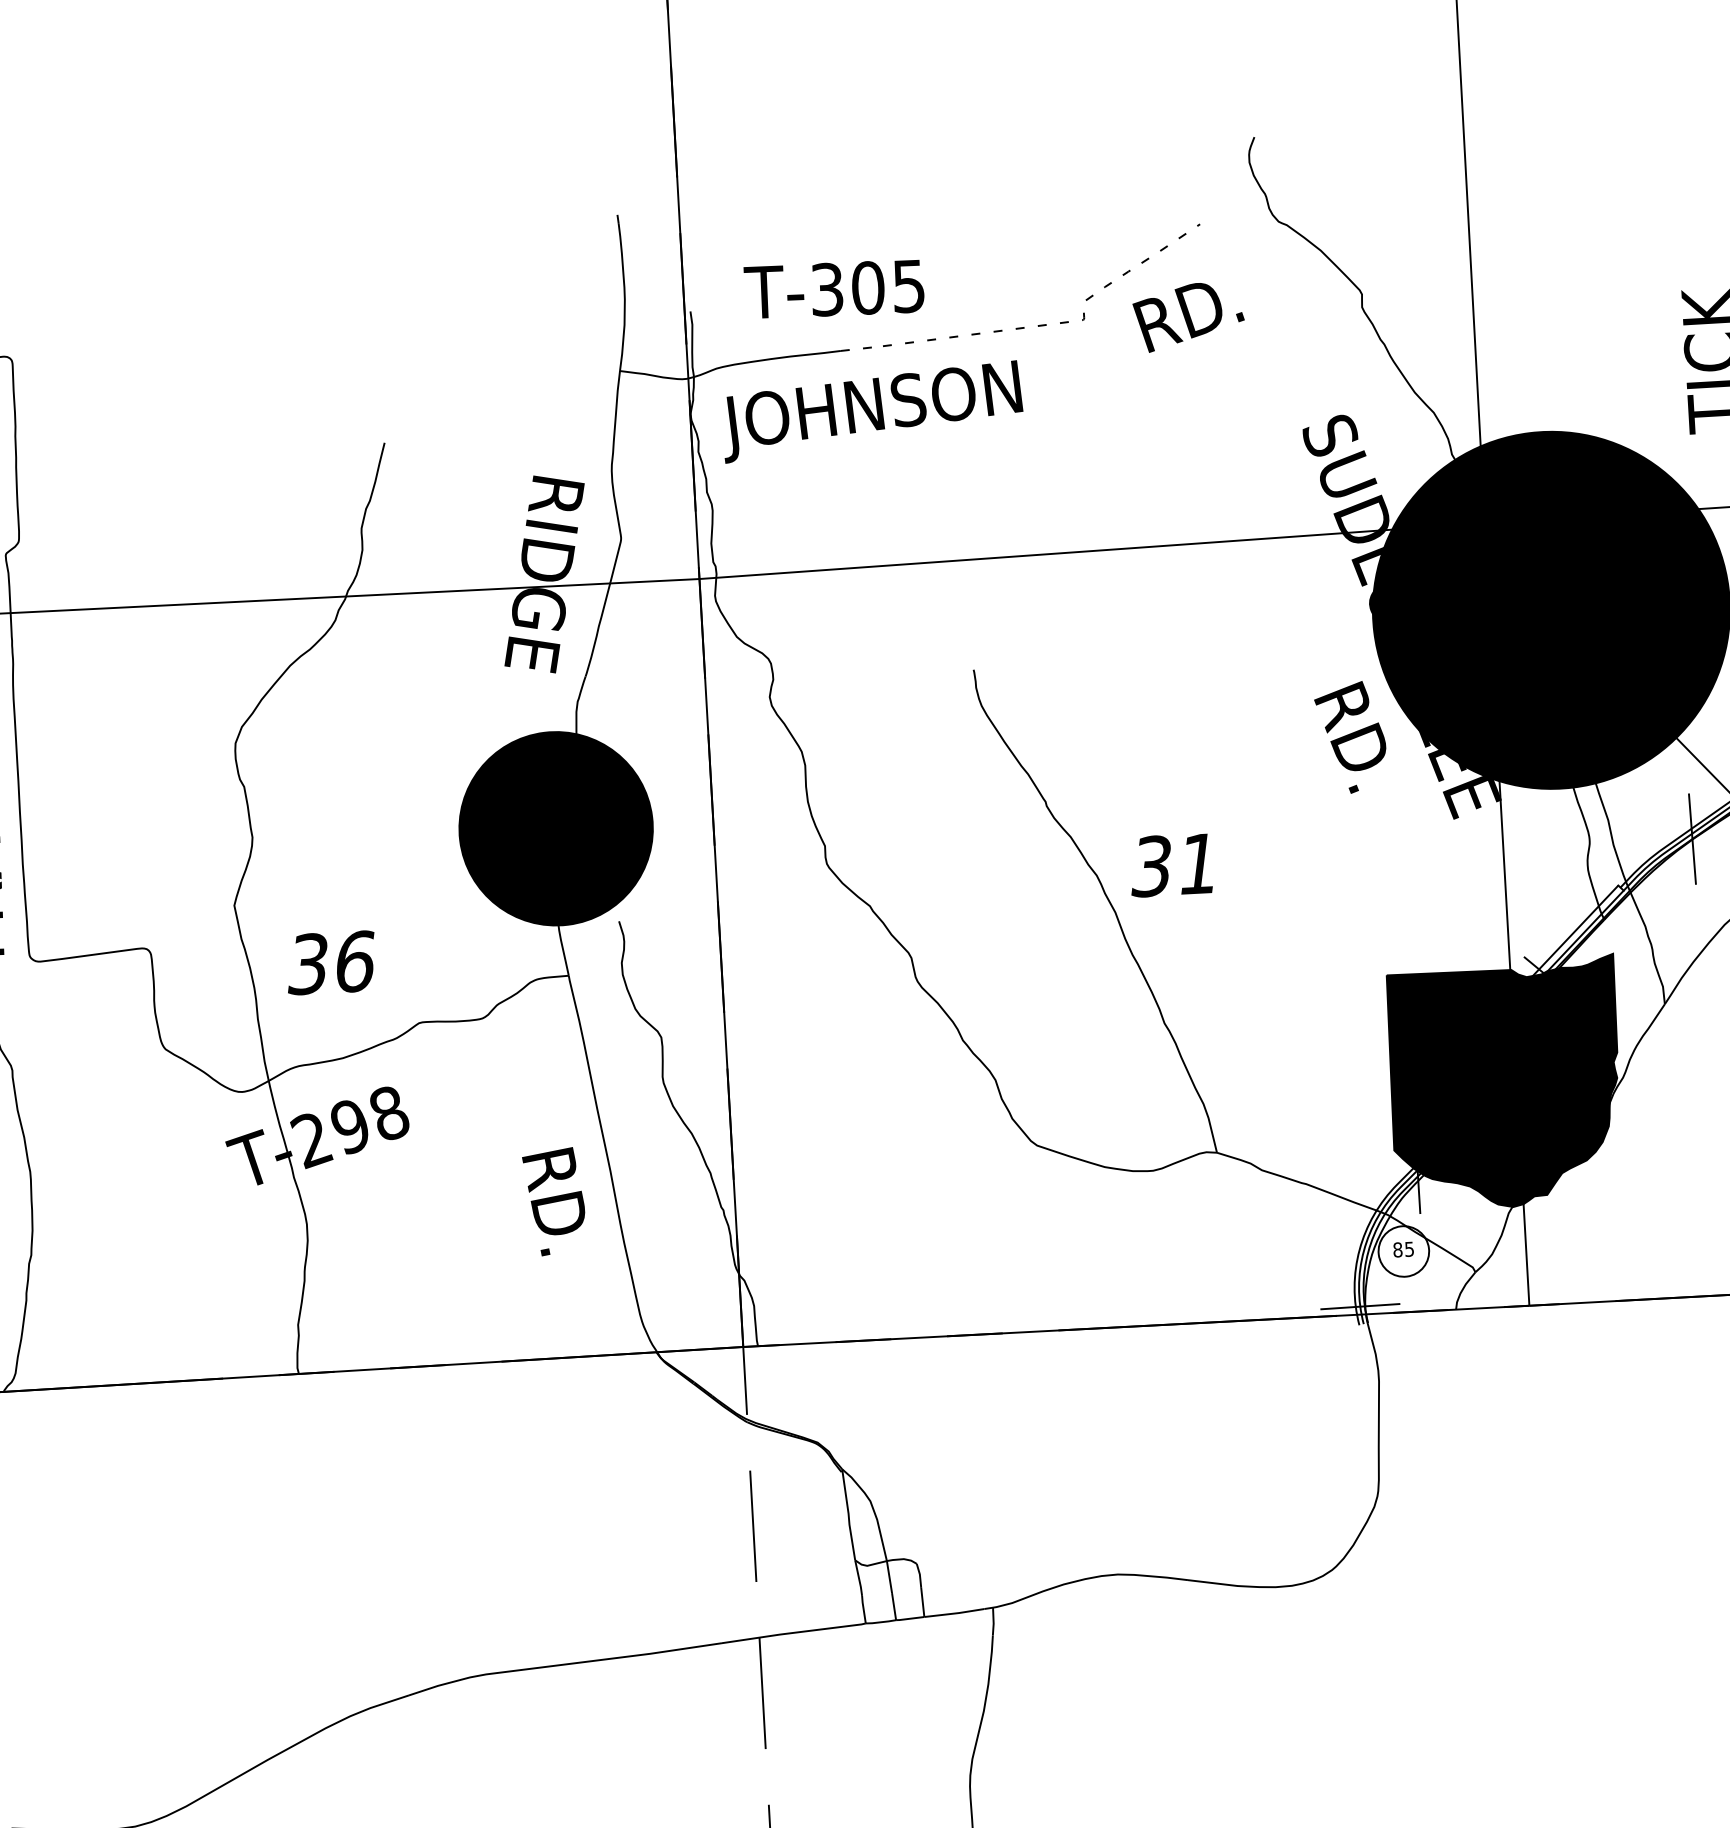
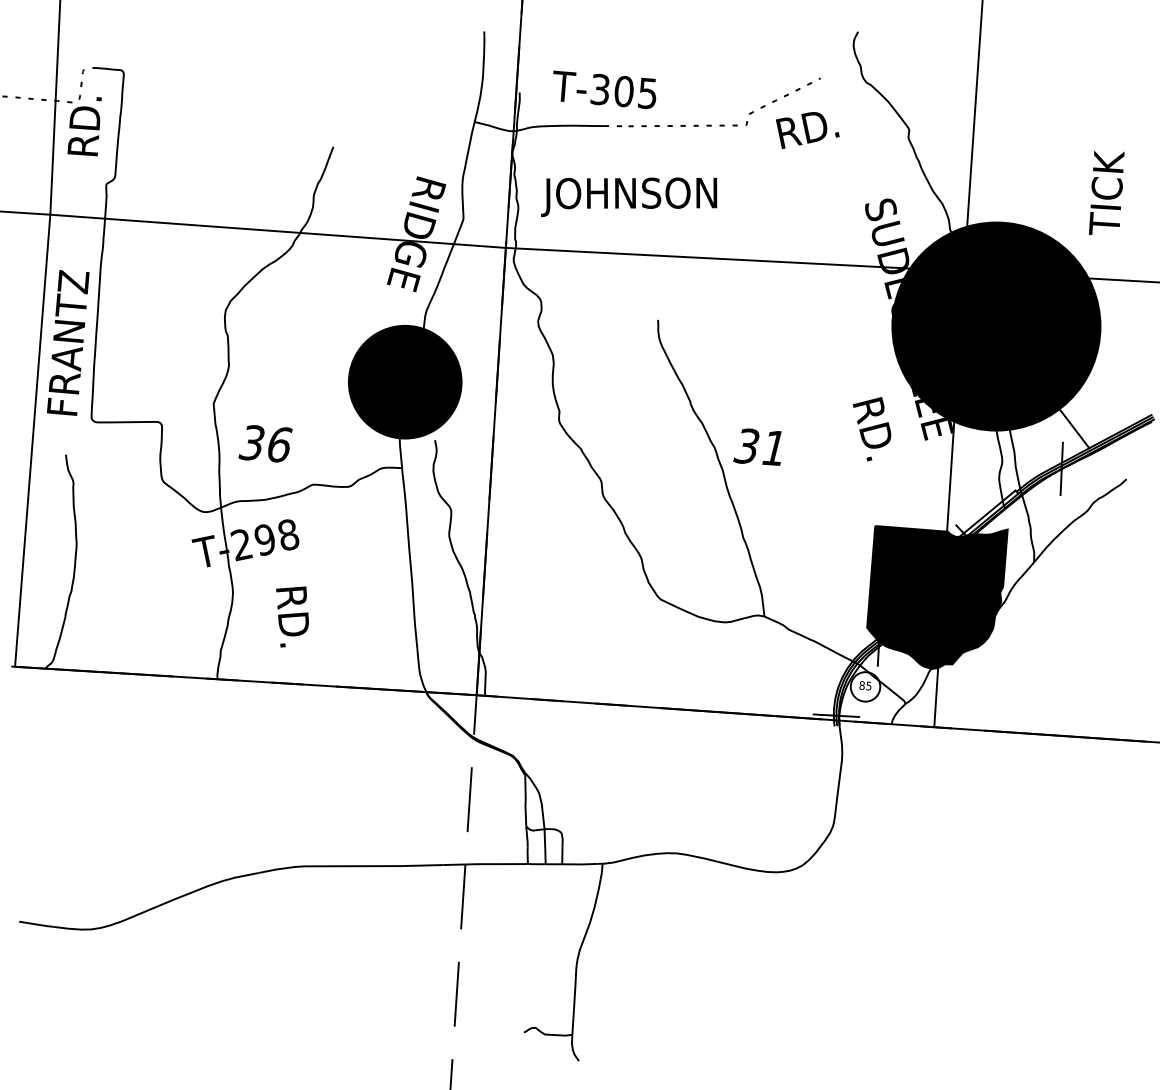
text: (871, 411) -> (629, 197), moved
text: (1351, 738) -> (871, 429), moved
text: (555, 1201) -> (292, 616), moved

